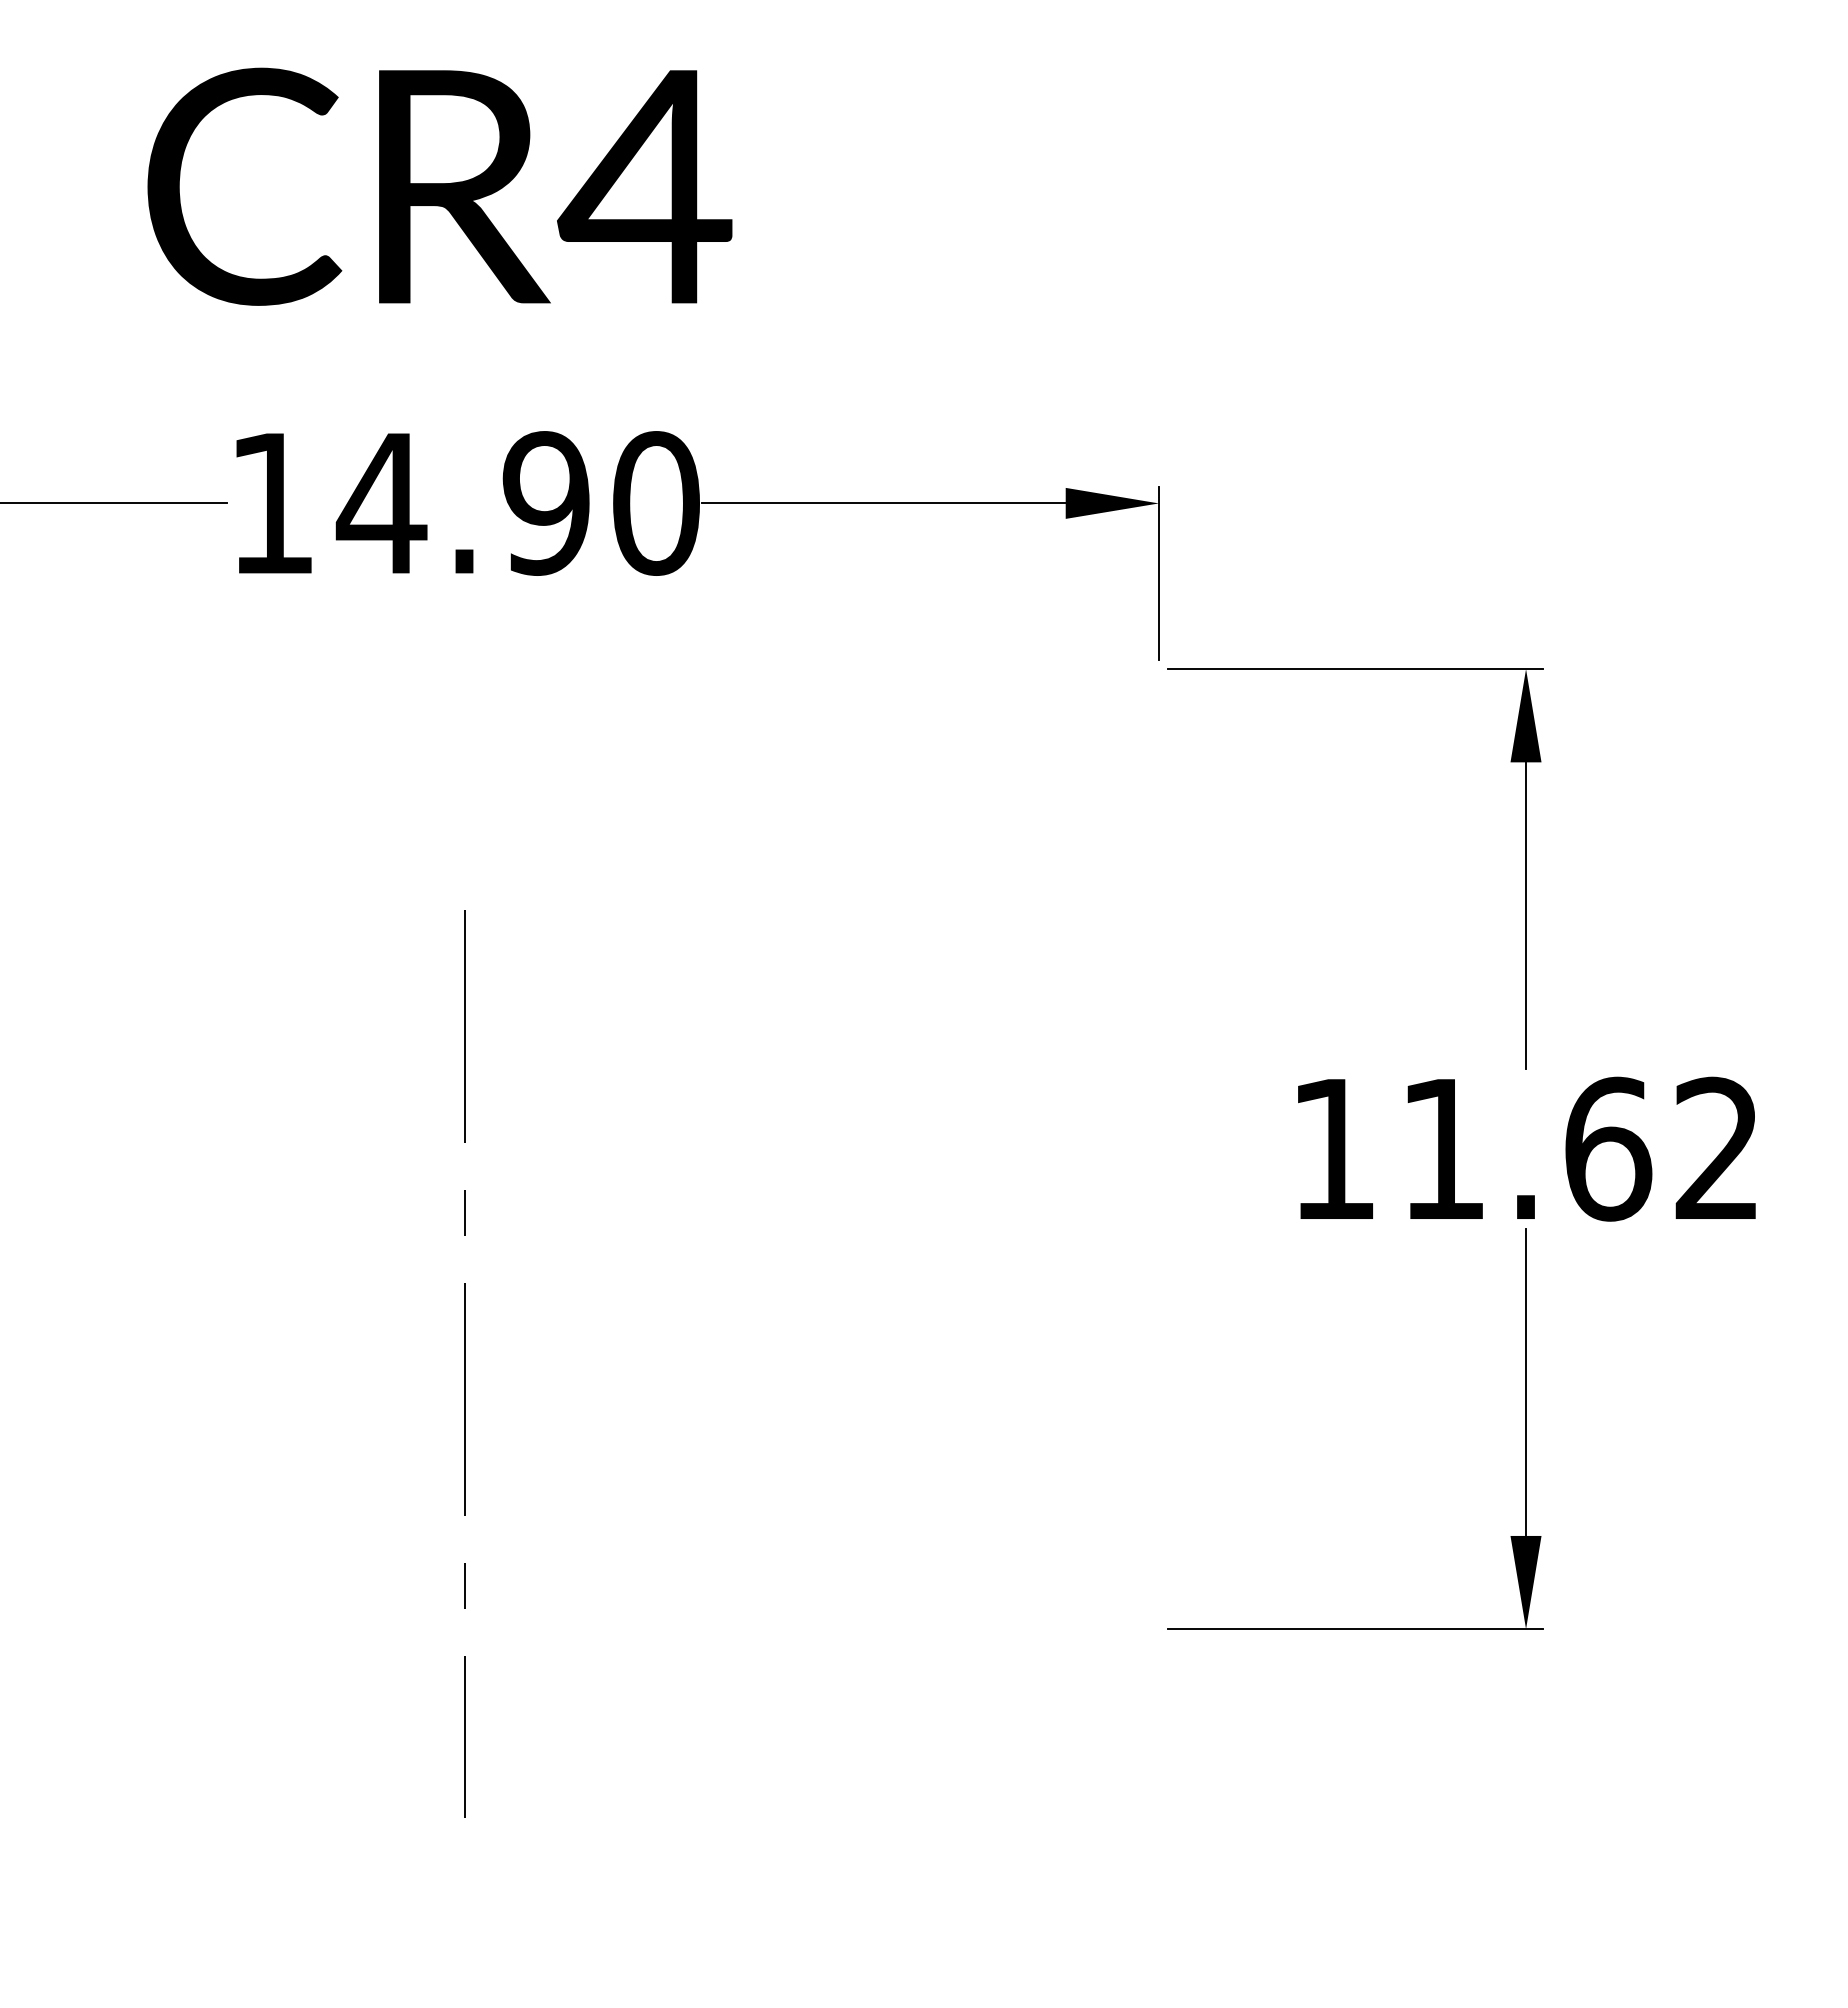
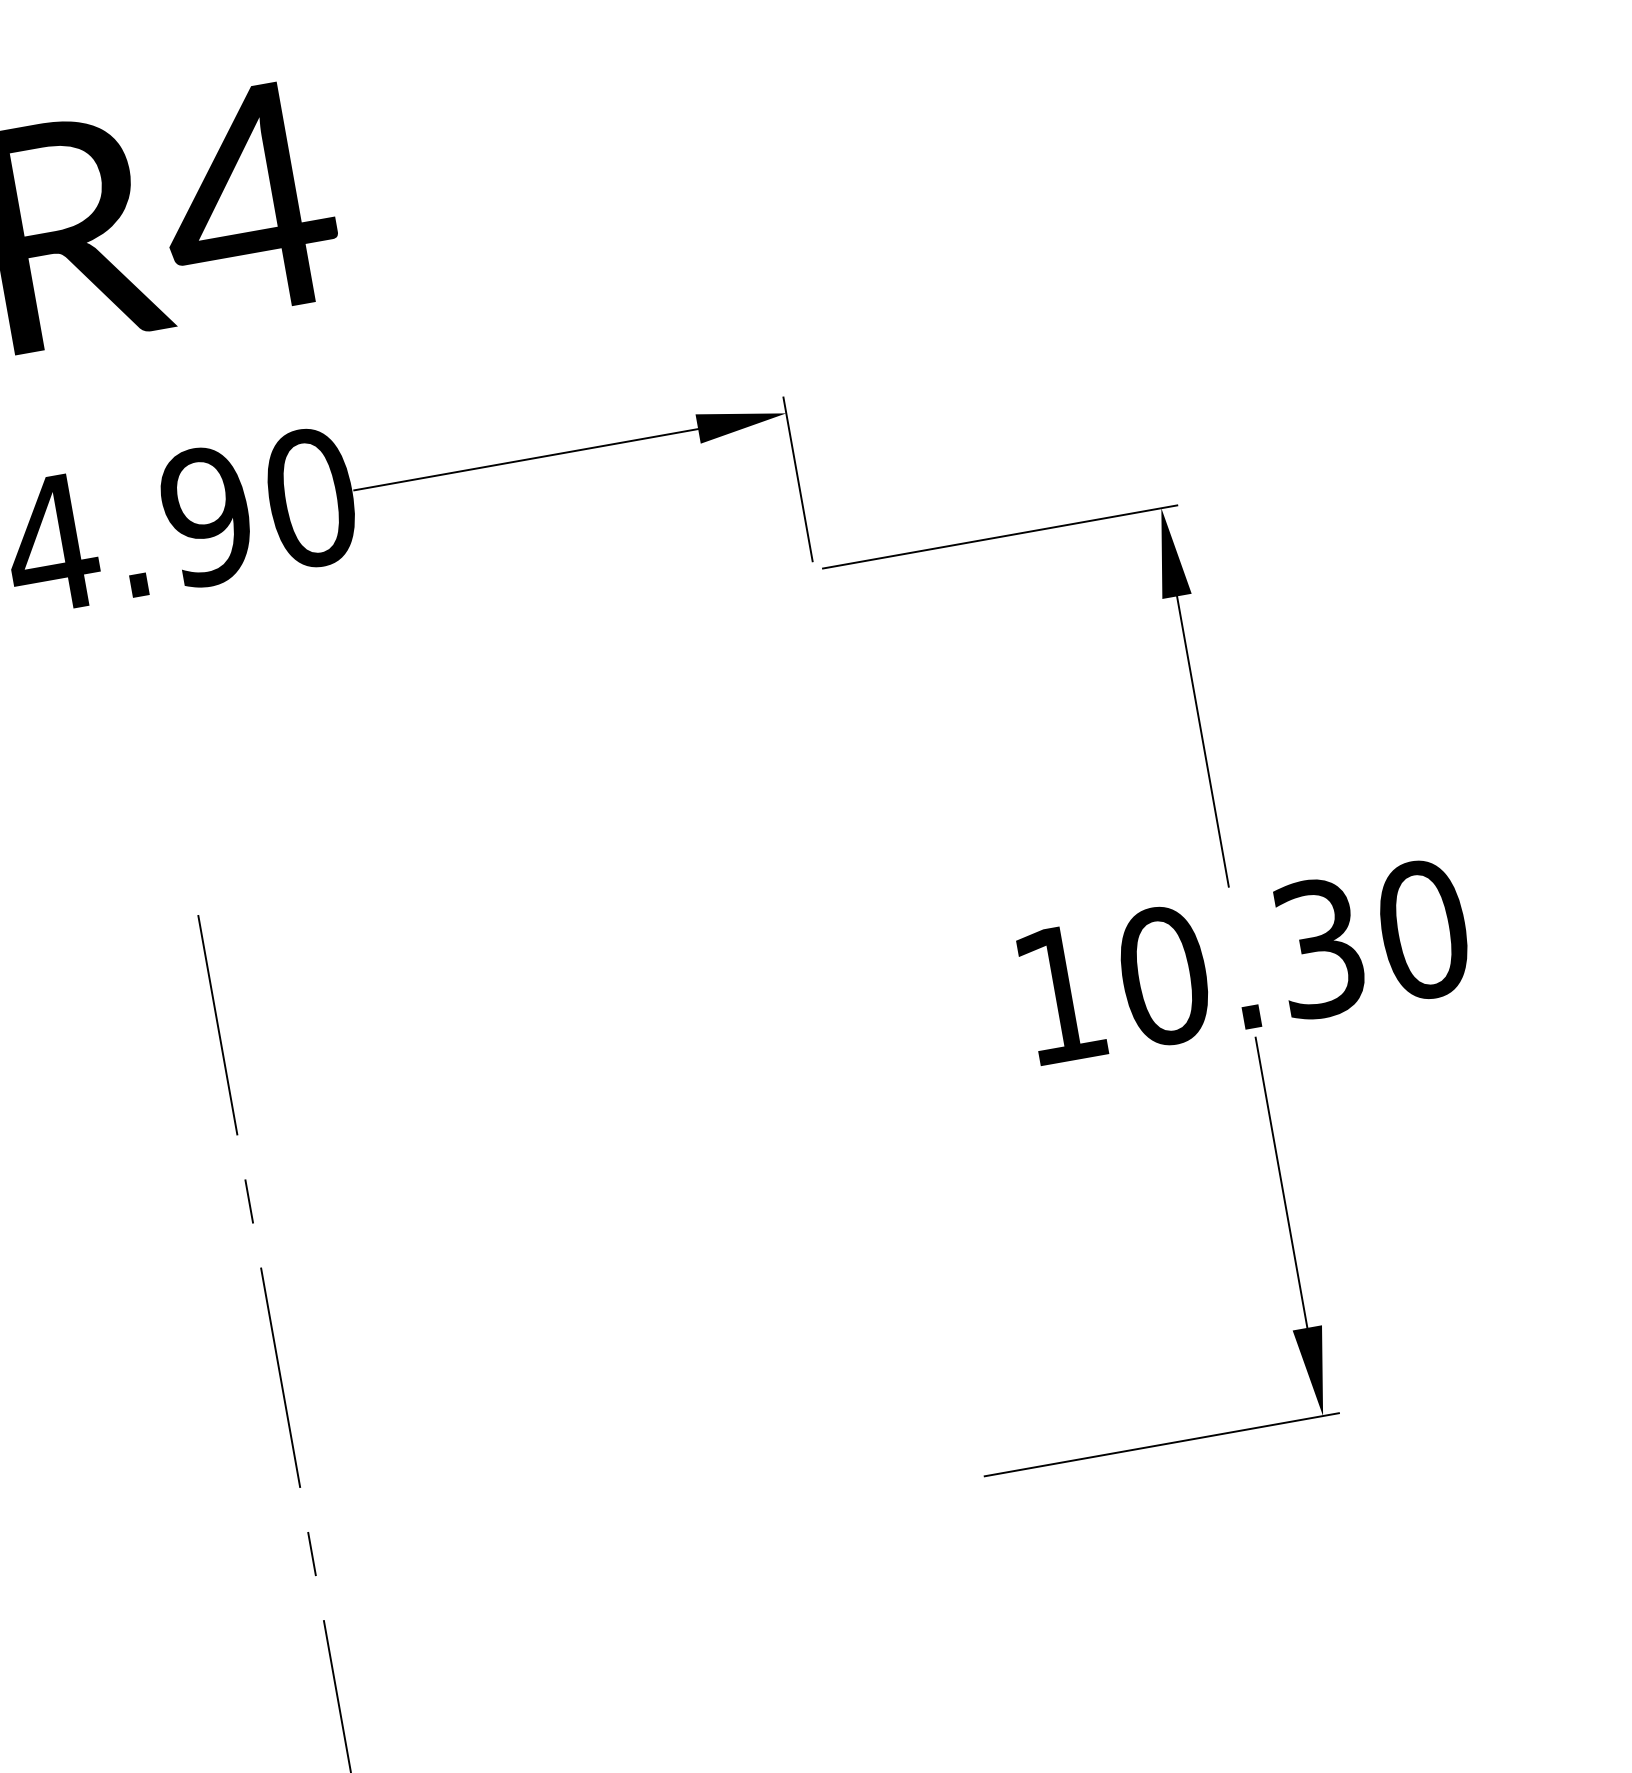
text: (1580, 1148) -> (1293, 952), 11.62 -> 10.30

